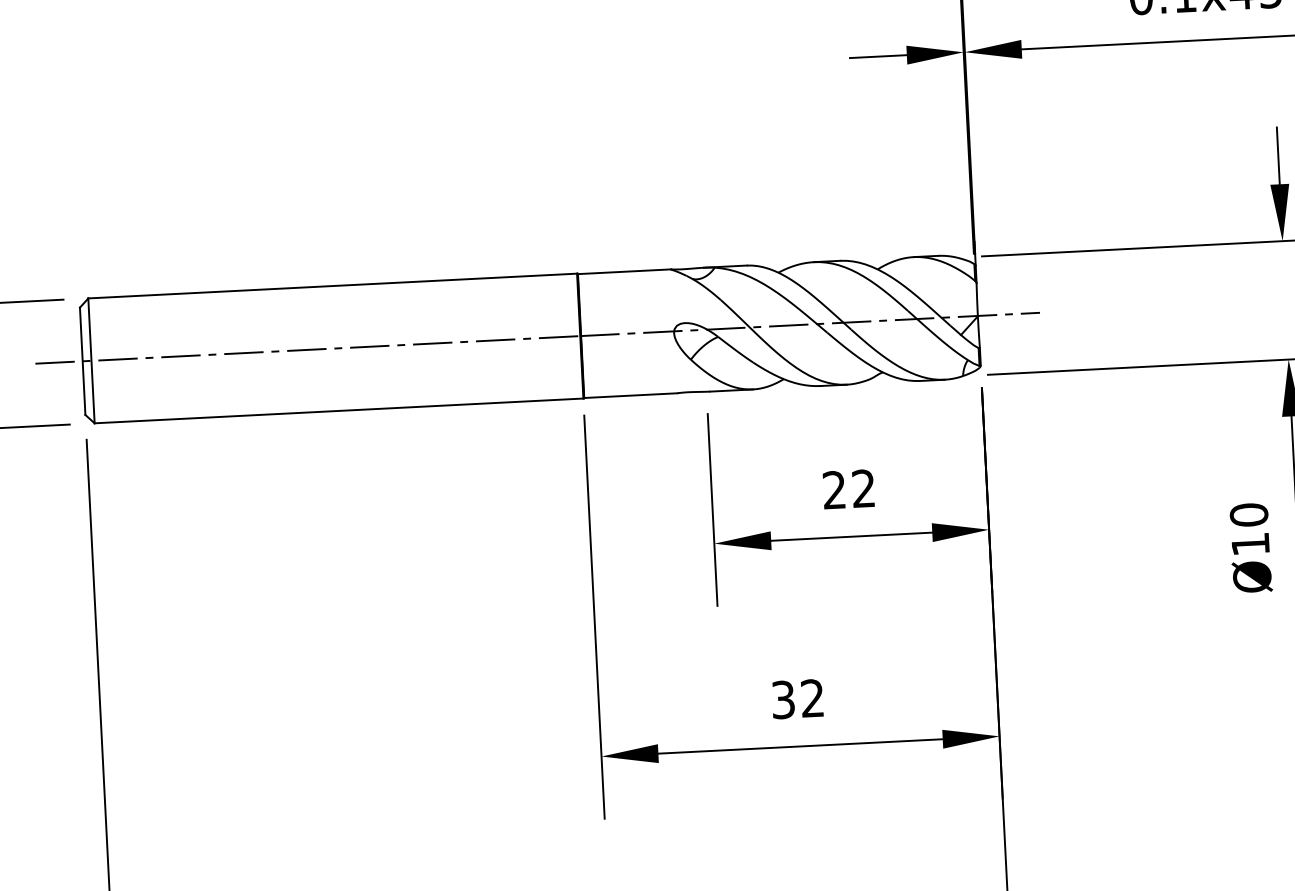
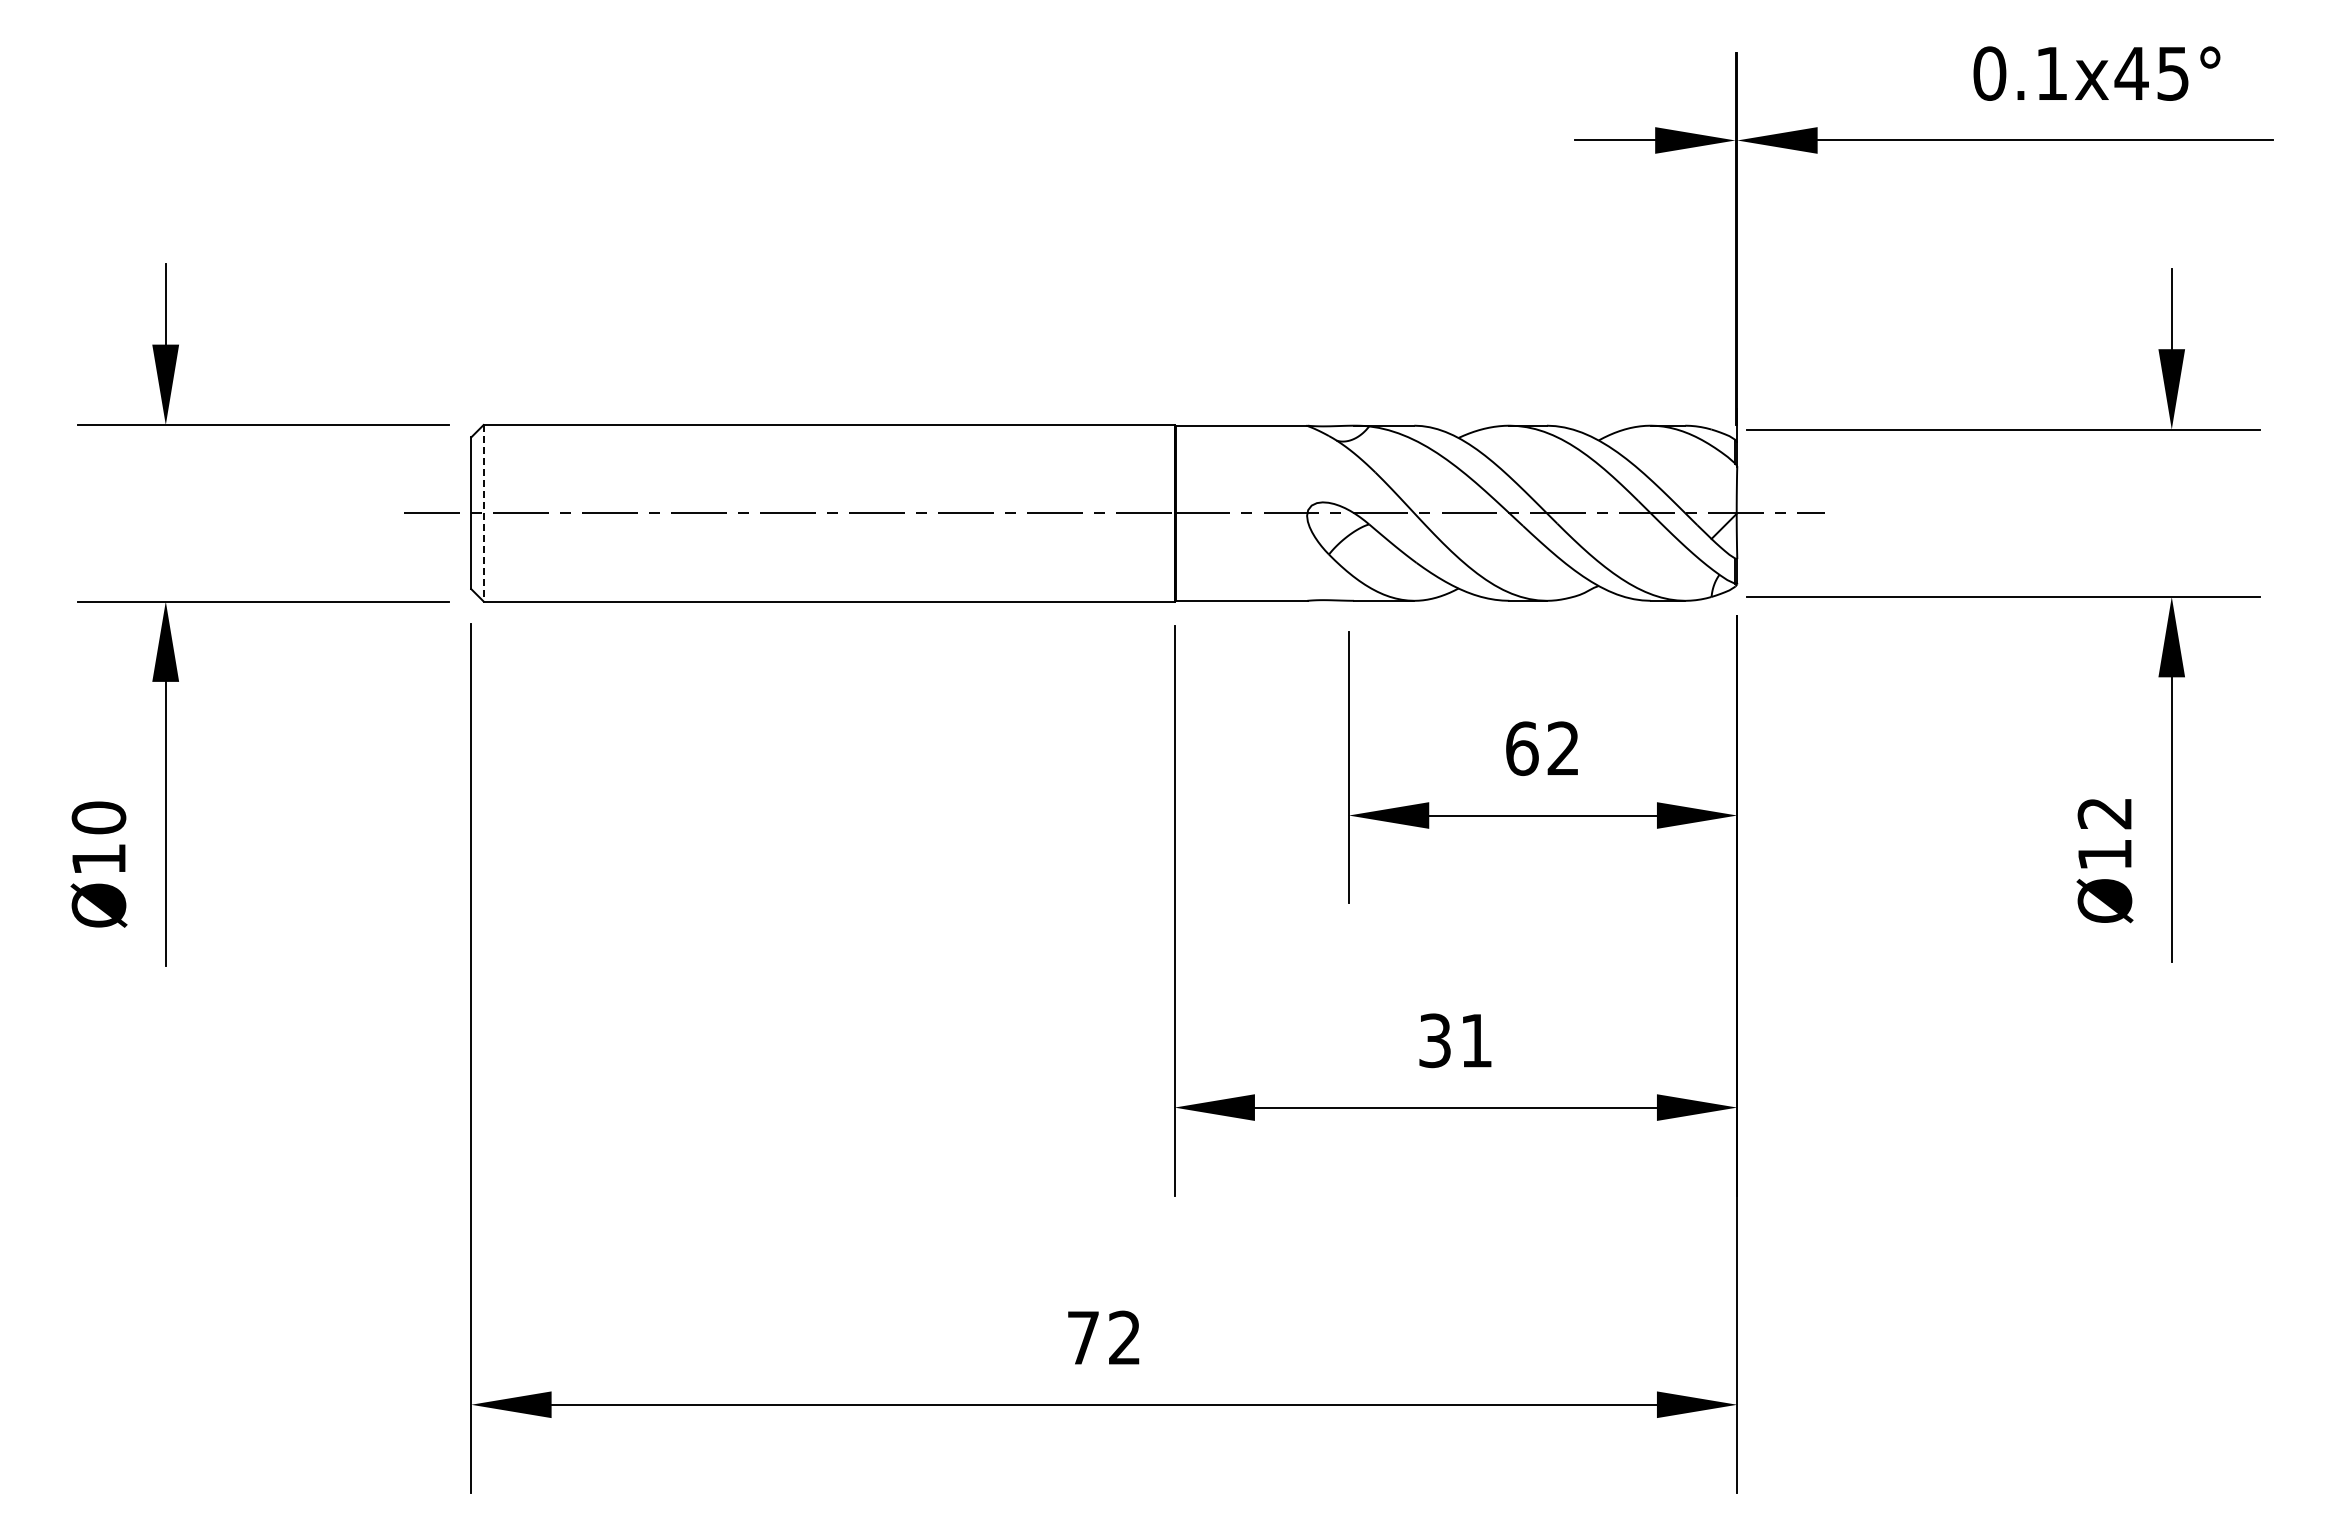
line: (91, 361) -> (483, 513), solid -> dashed
text: (834, 490) -> (1522, 748), 22 -> 62
text: (1248, 515) -> (2104, 813), Ø10 -> Ø12
text: (811, 698) -> (1475, 1040), 32 -> 31

